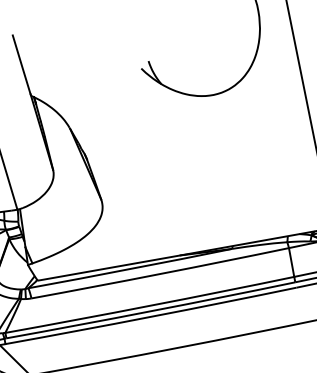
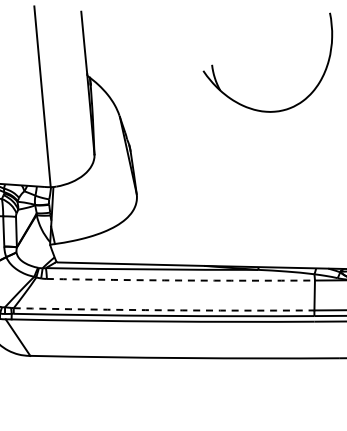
arc: (159, 274) -> (180, 280), solid -> dashed
arc: (150, 305) -> (164, 310), solid -> dashed

